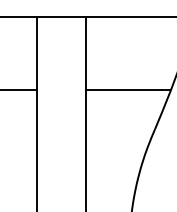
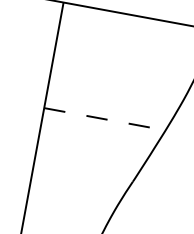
line: (129, 90) -> (106, 119), solid -> dashed

